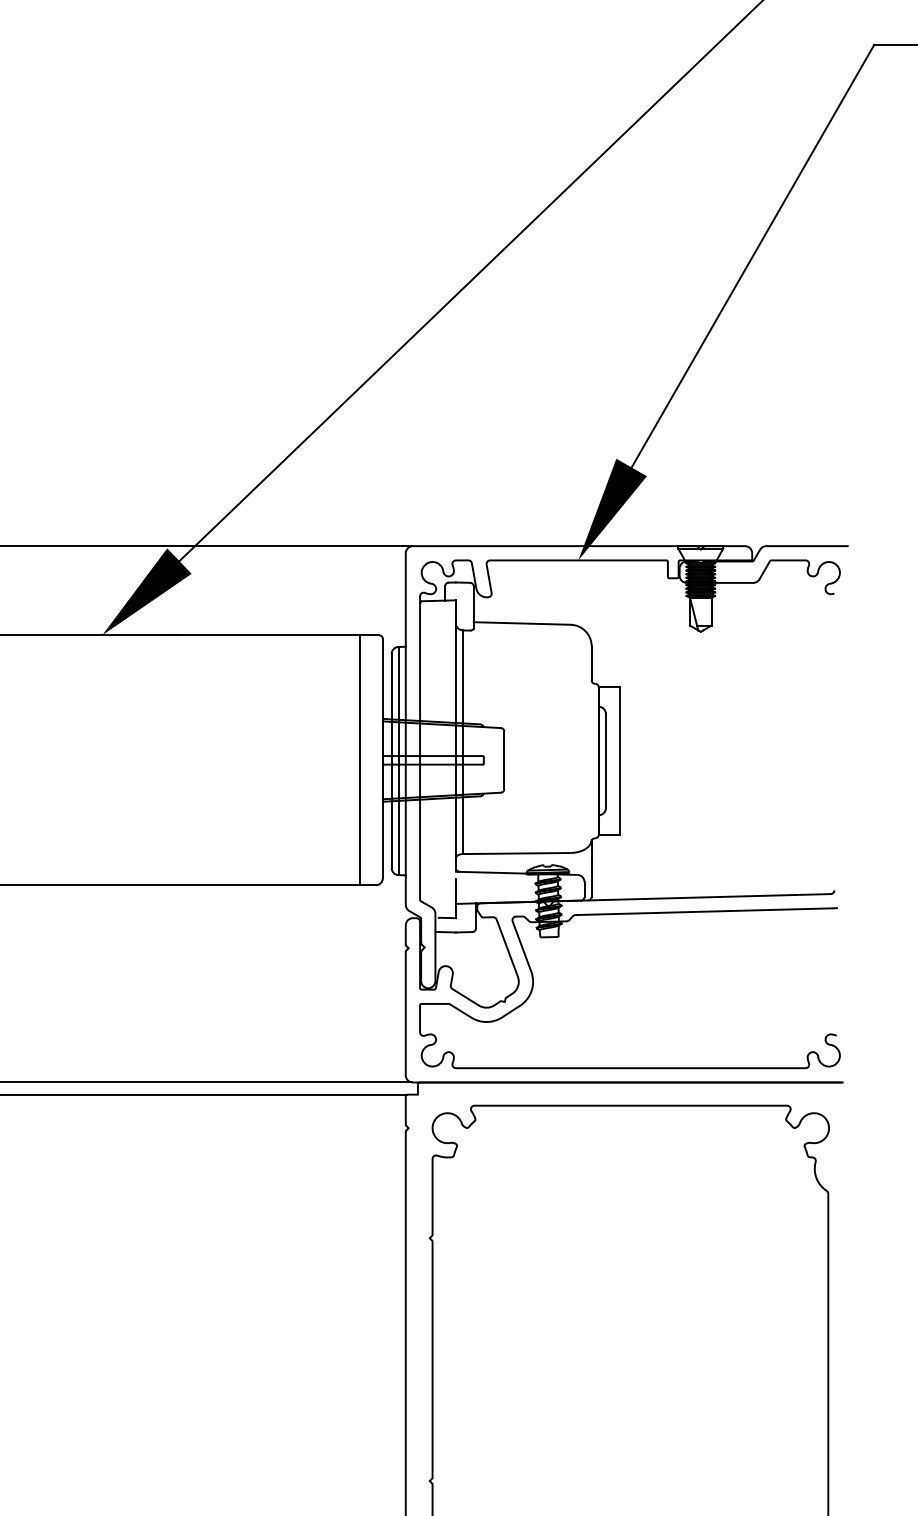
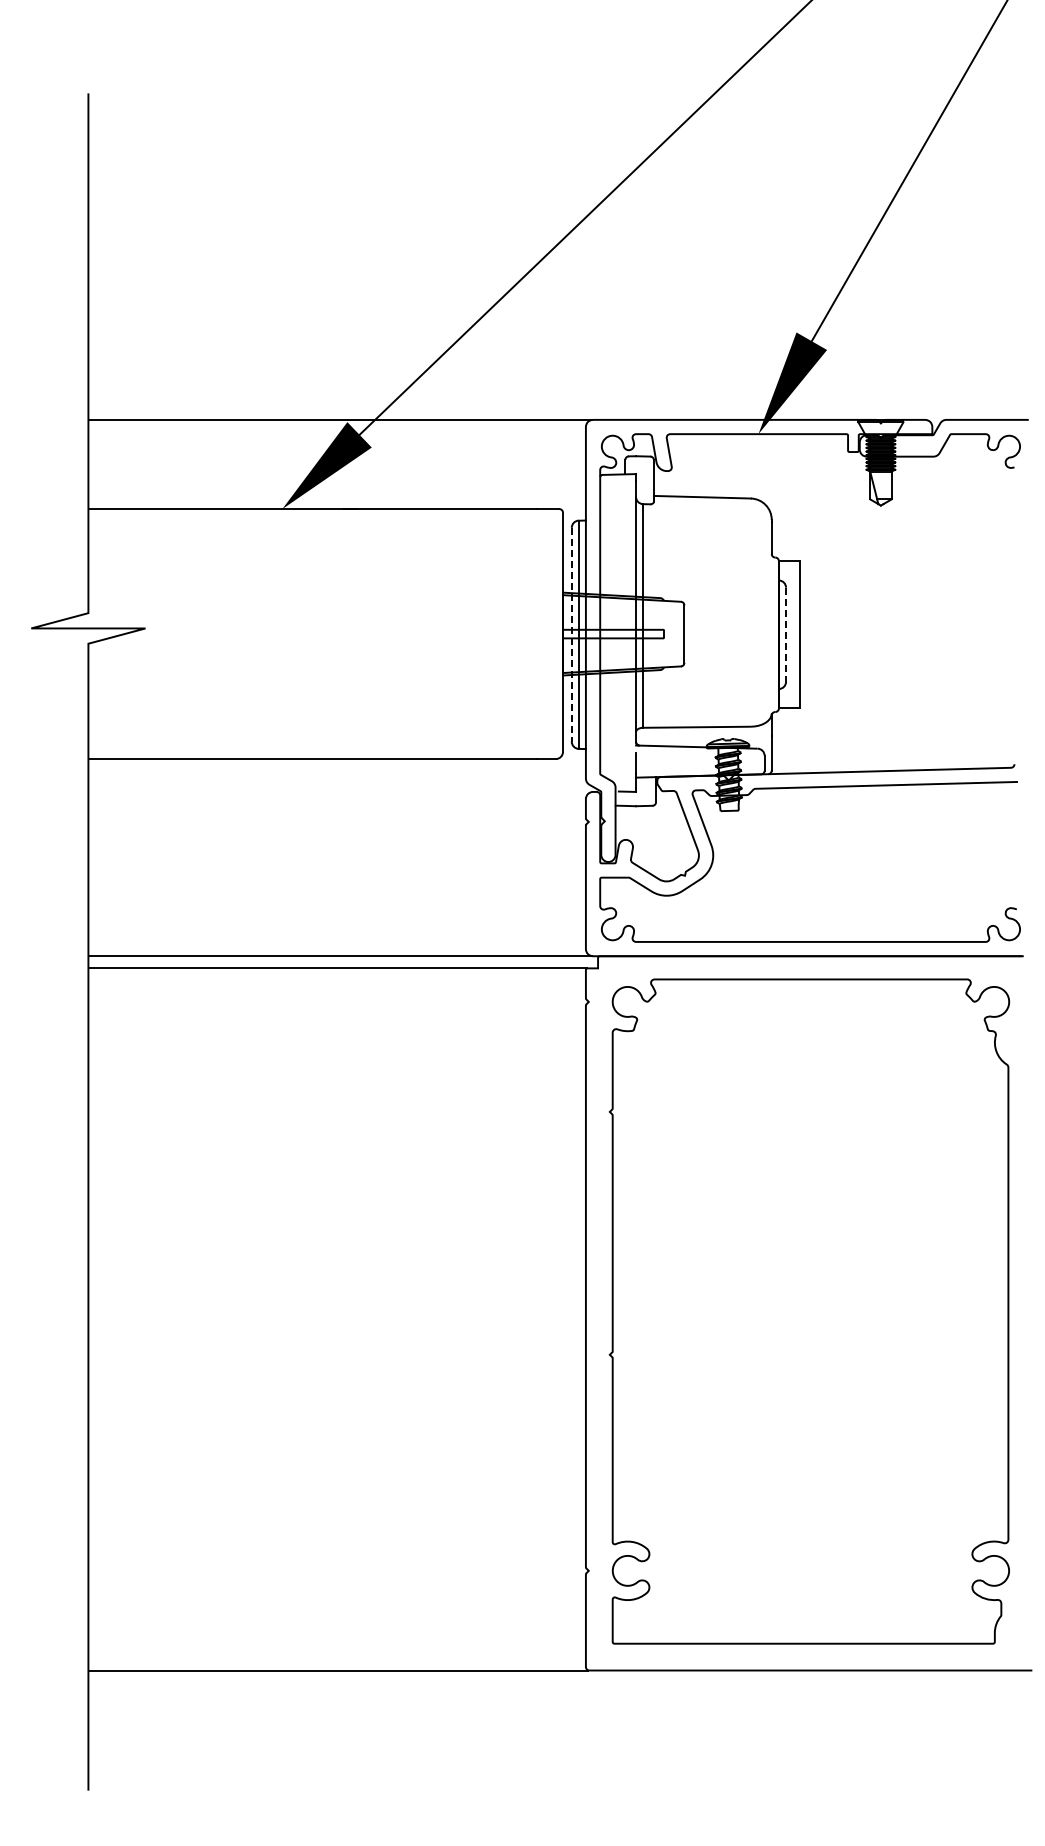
line: (360, 760) -> (540, 634), removed
line: (391, 760) -> (571, 634), solid -> dashed
line: (606, 761) -> (786, 635), solid -> dashed

